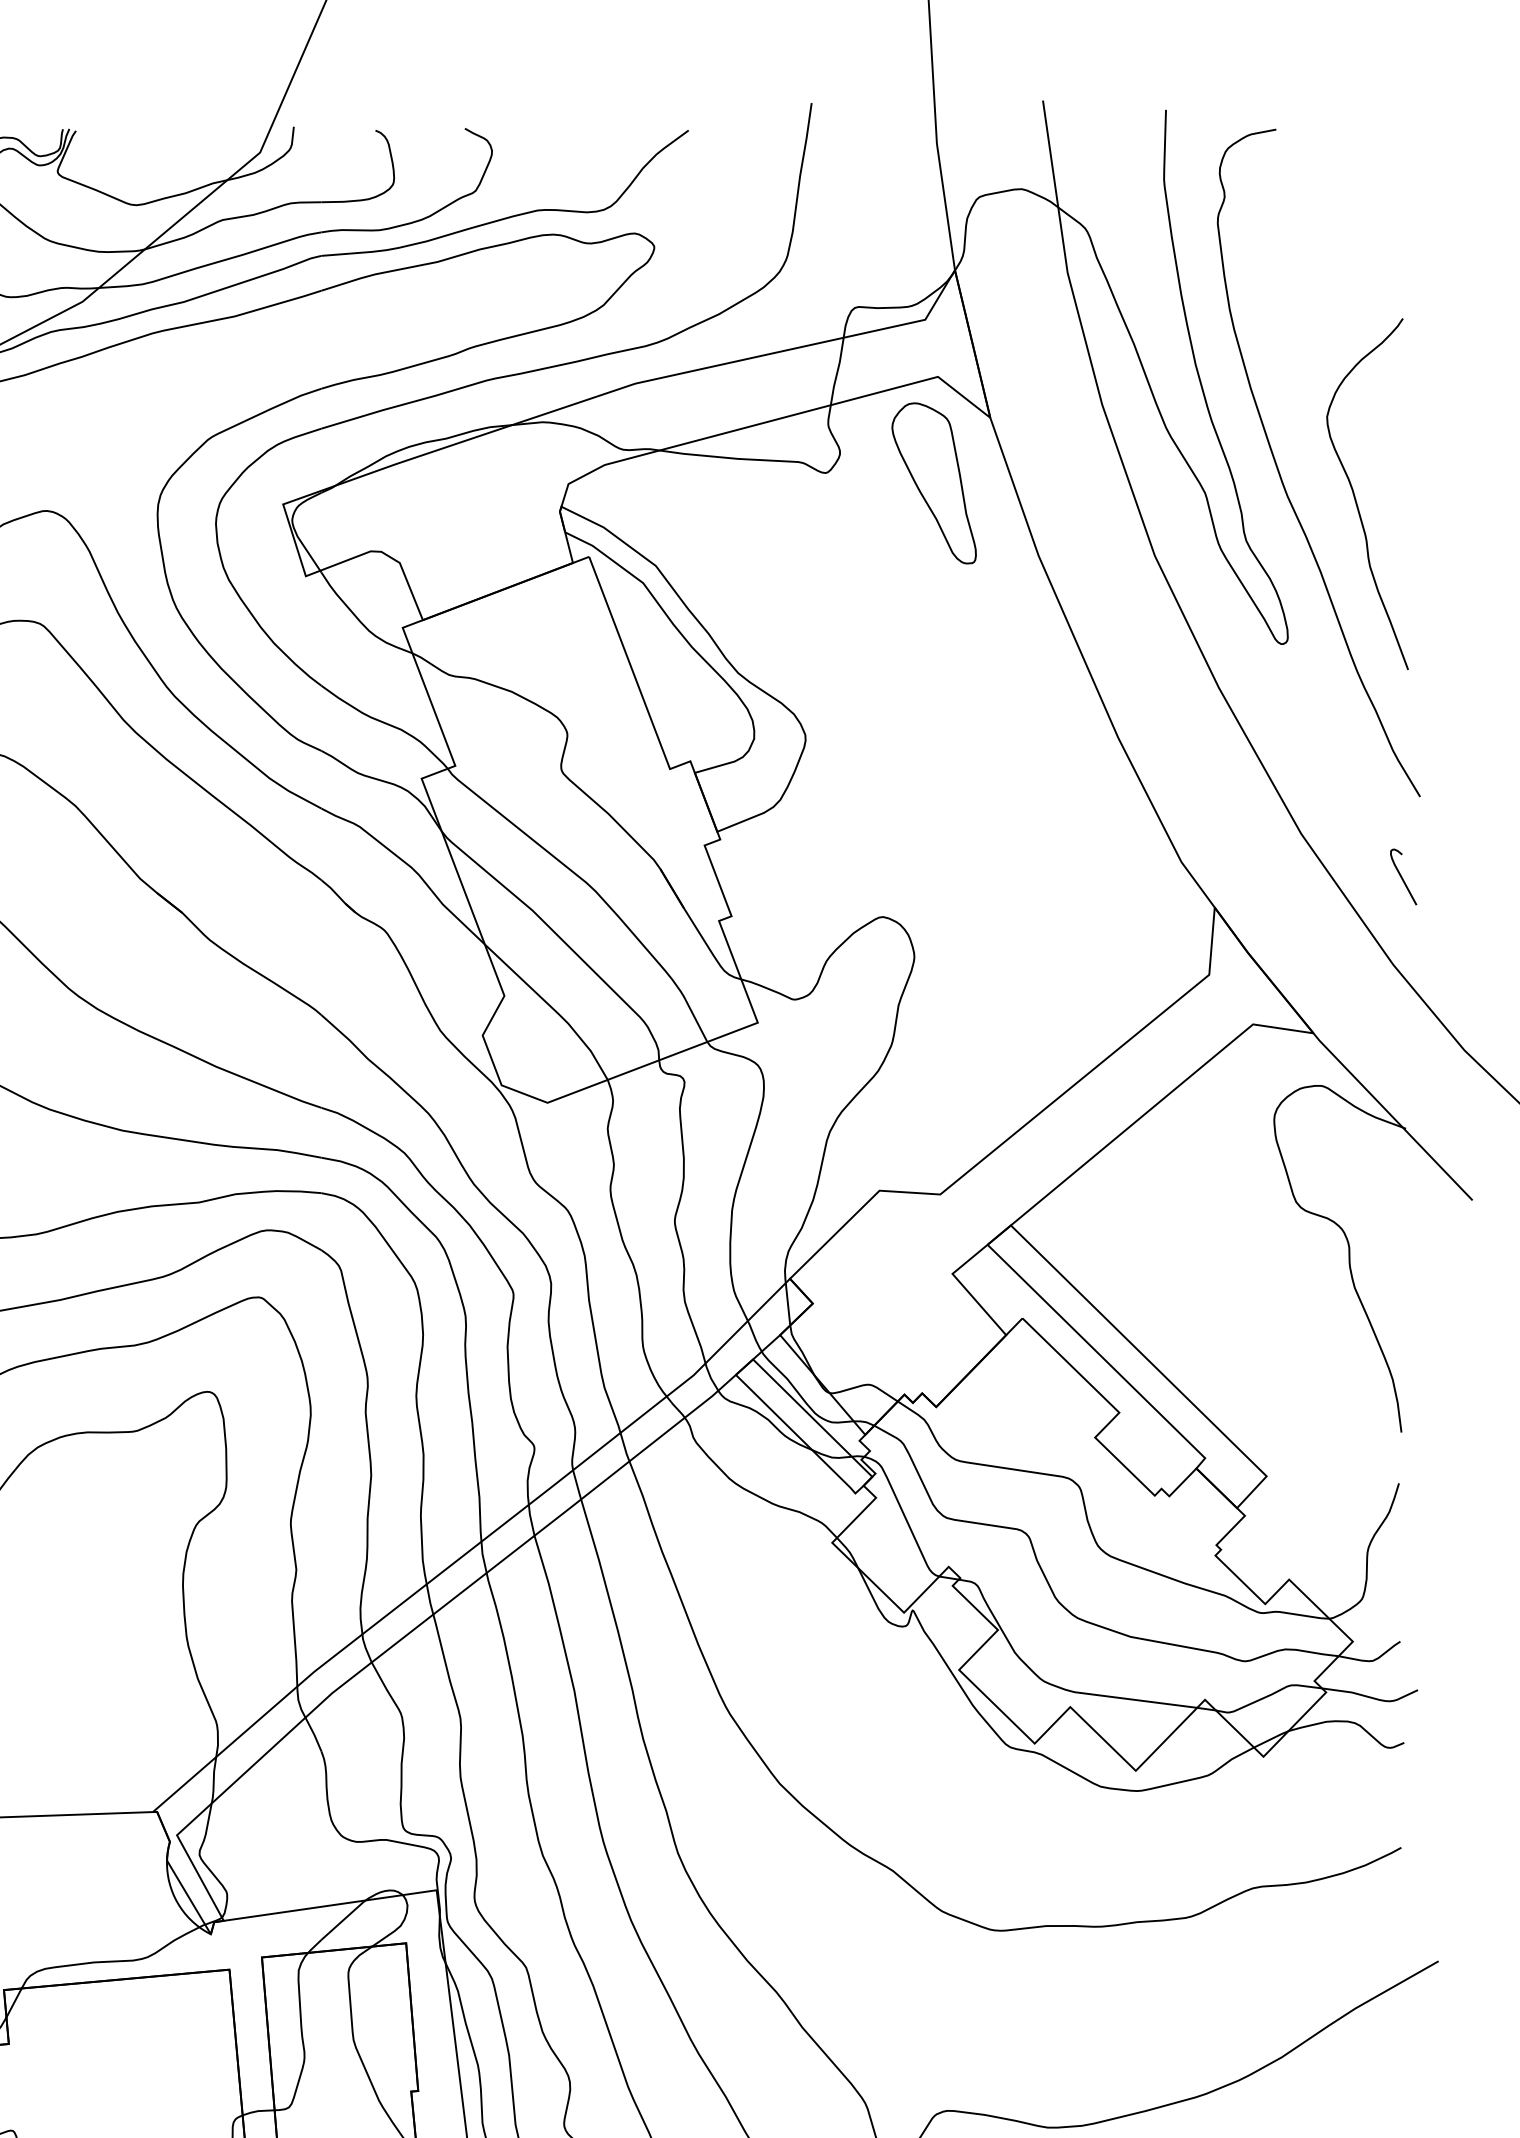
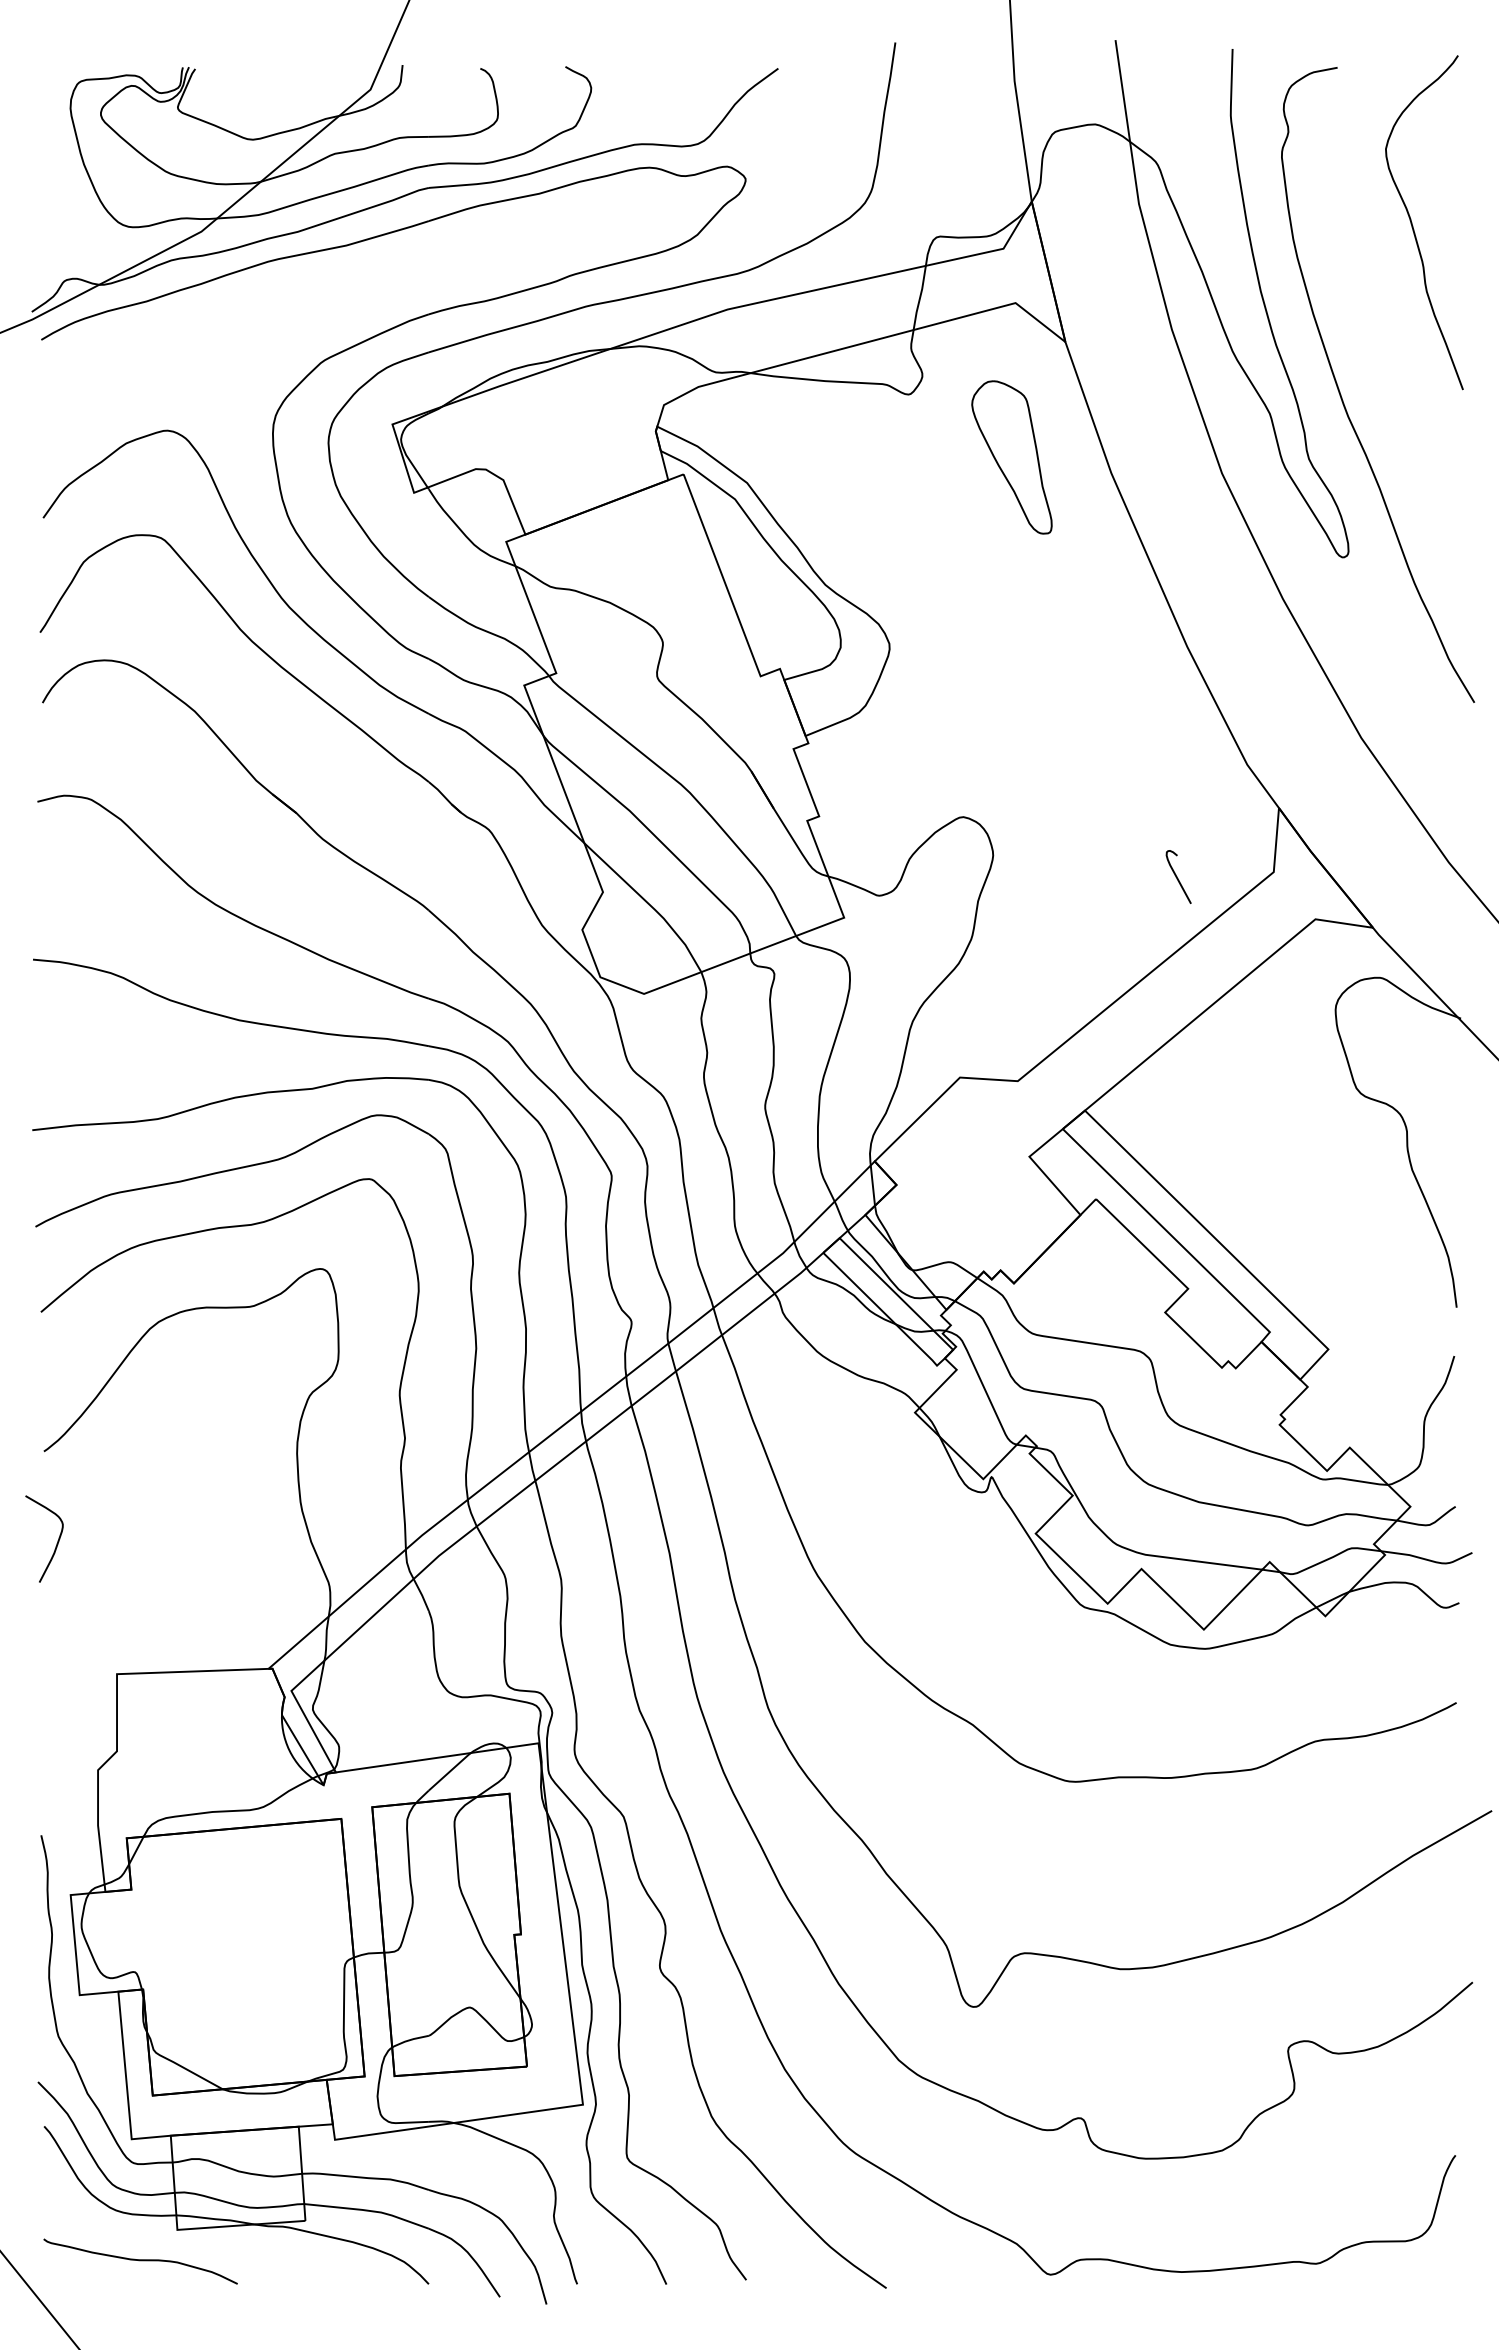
part: (933, 483) -> (1011, 457), moved
curve: (1356, 497) -> (1413, 225), moved
curve: (1402, 876) -> (1177, 876), moved

